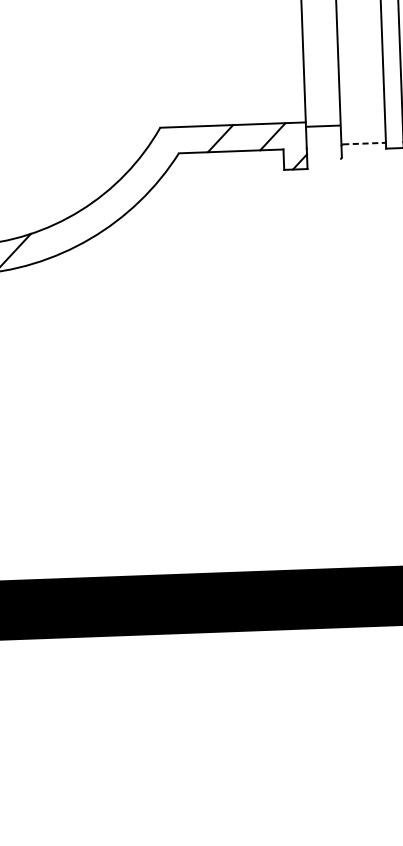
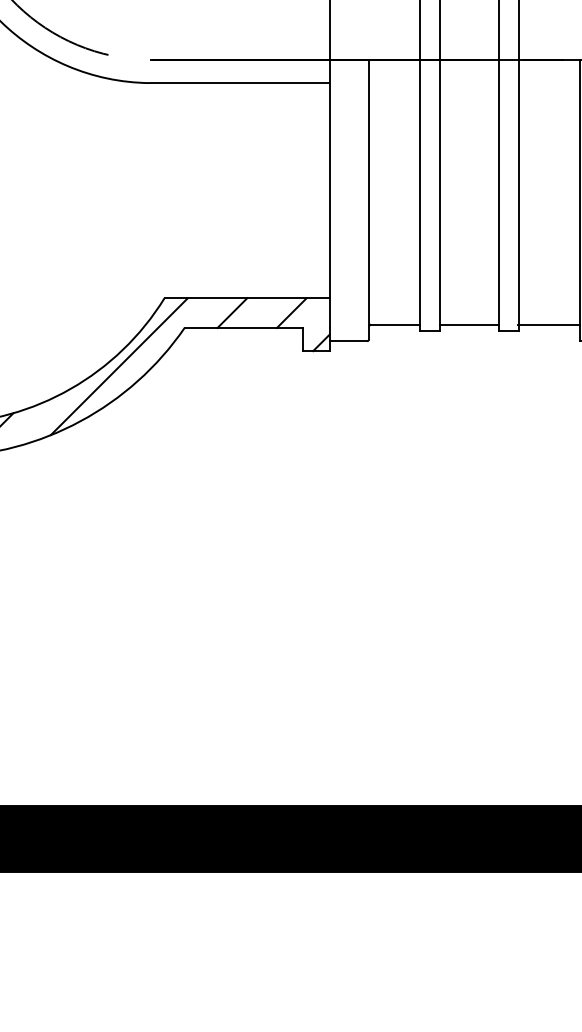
line: (322, 126) -> (348, 341), moved
line: (364, 143) -> (395, 324), dashed -> solid
line: (121, 189) -> (118, 366), added

